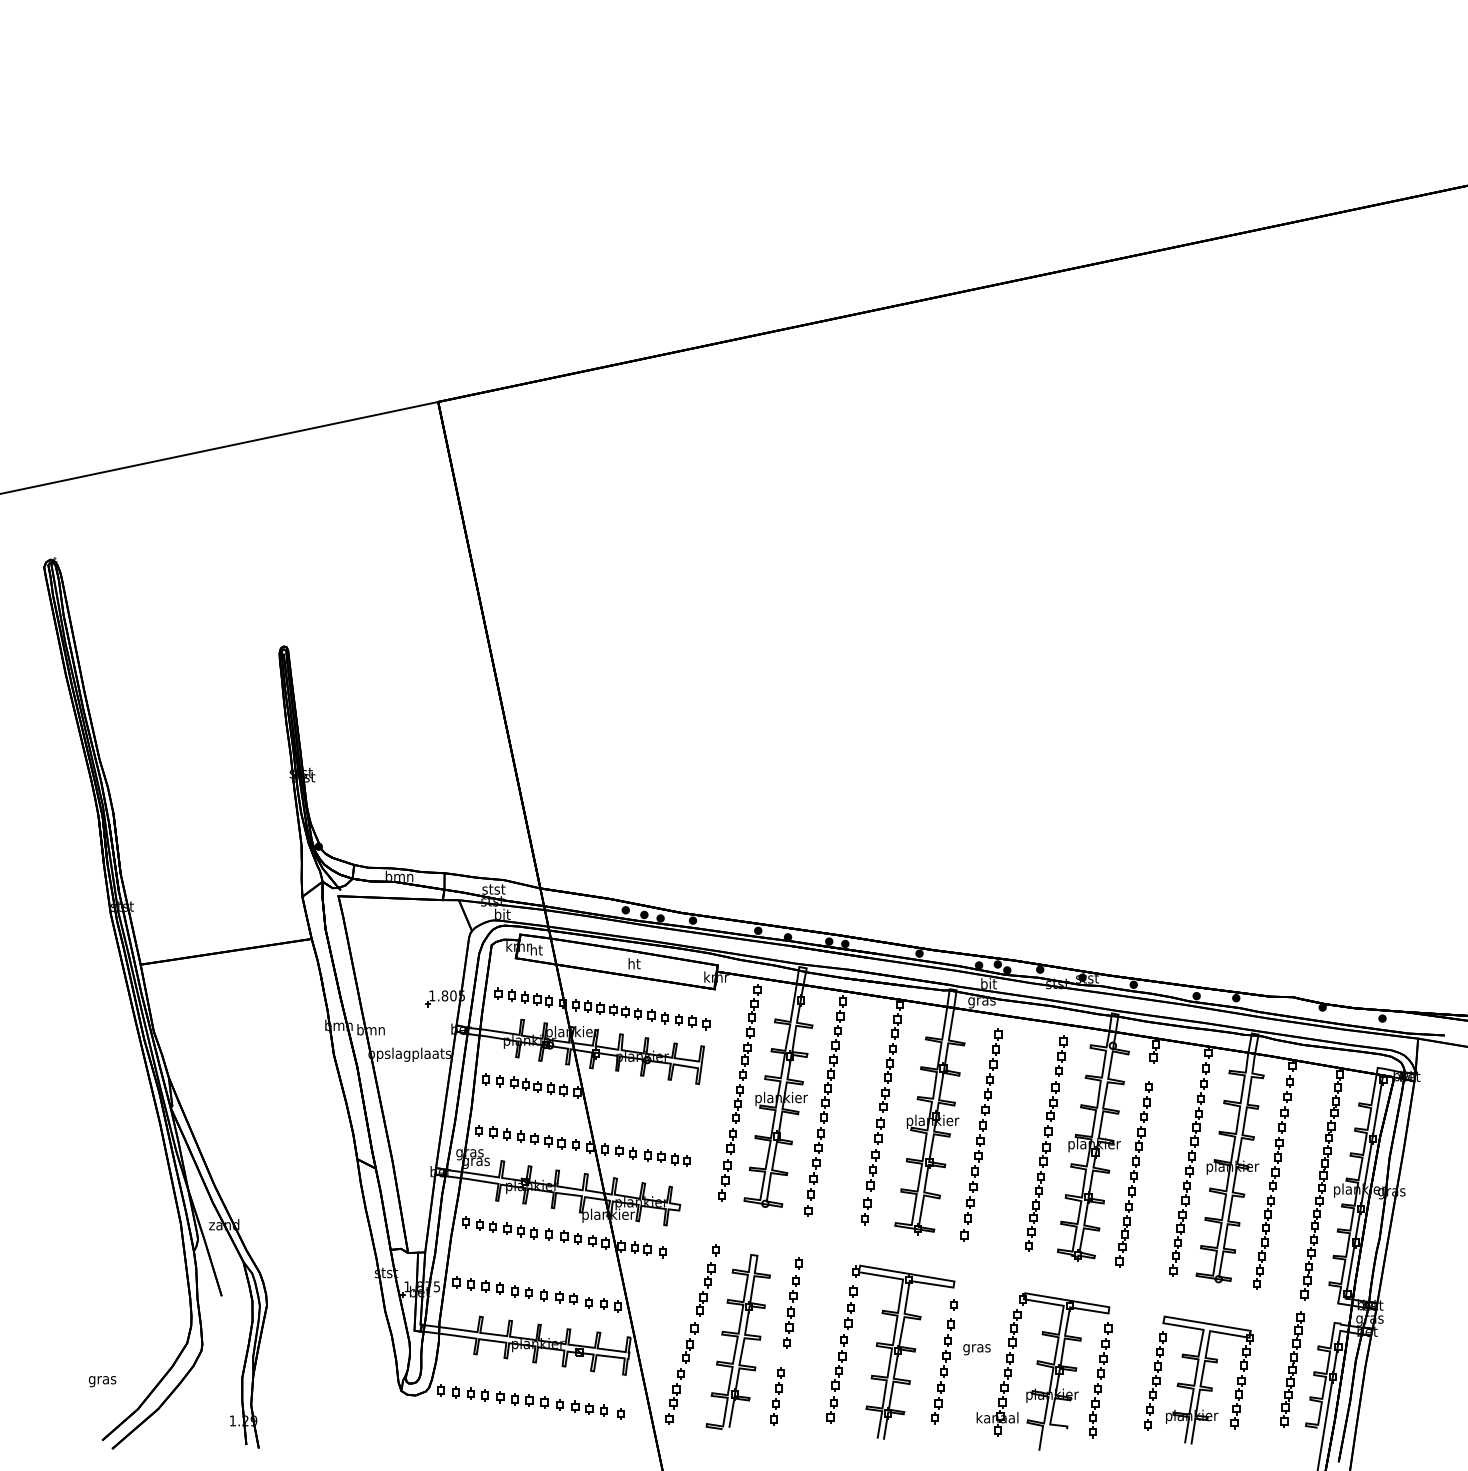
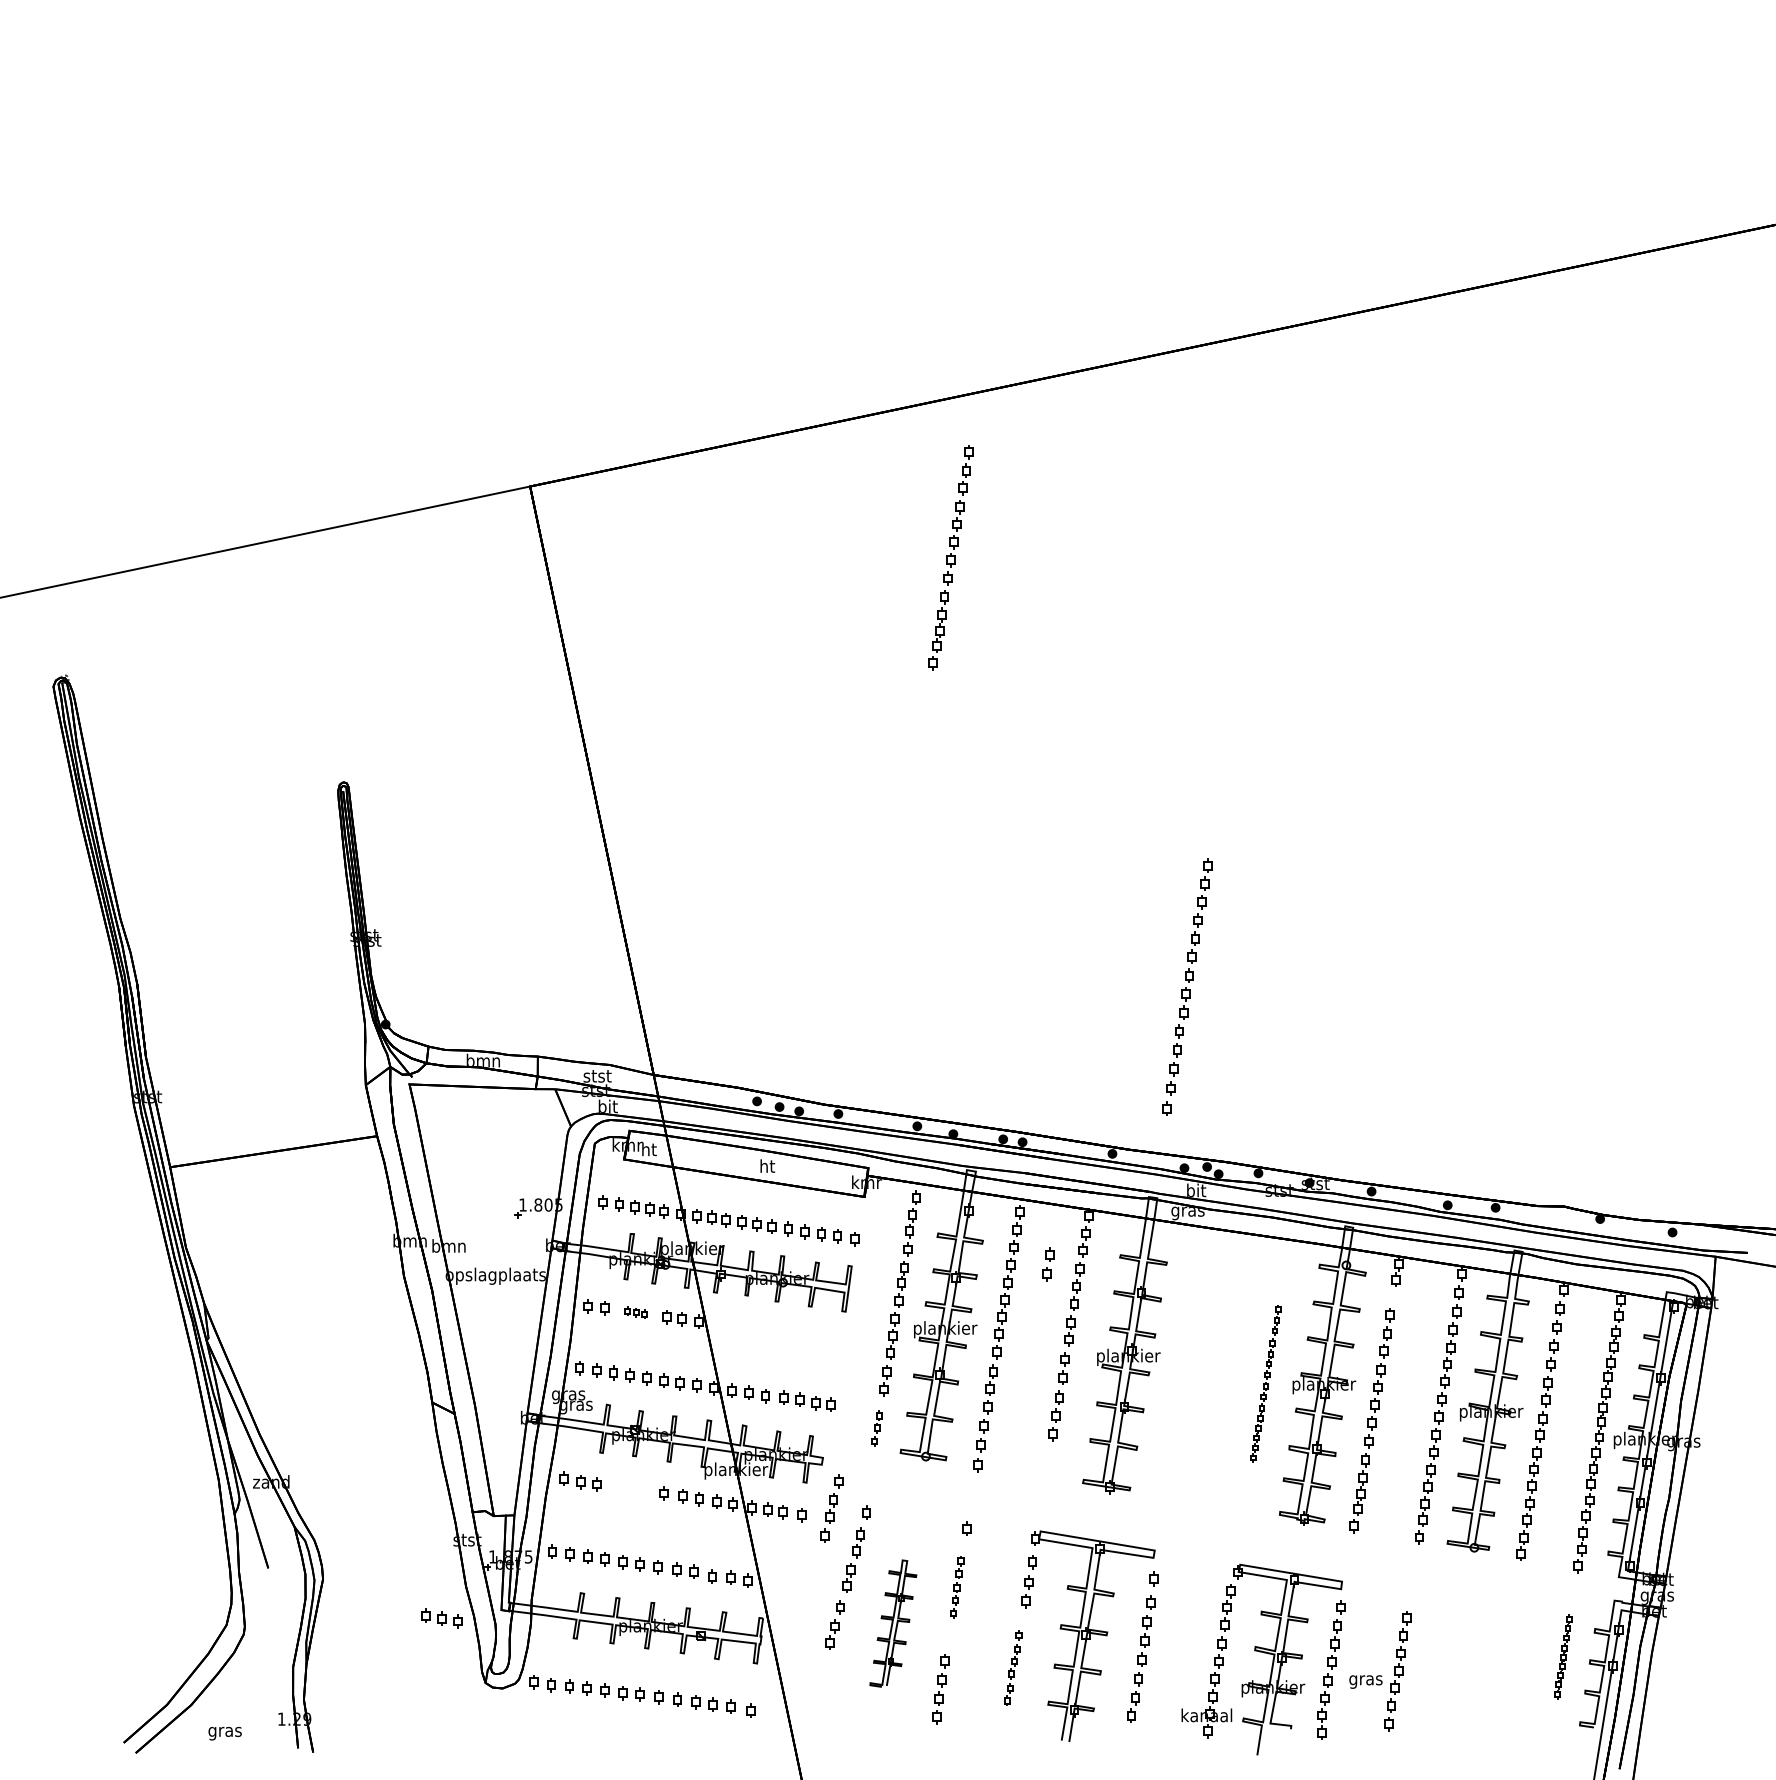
part: (785, 460) -> (950, 557), added
part: (525, 1084) -> (635, 1312), size x0.6
part: (981, 1134) -> (1187, 986), moved
part: (1046, 1143) -> (1265, 1383), size x0.6
part: (724, 1180) -> (876, 1428), size x0.7
part: (866, 1211) -> (1048, 1264), moved
part: (520, 1231) -> (441, 1618), moved
part: (791, 1311) -> (957, 1586), size x0.7
part: (738, 1341) -> (893, 1623), size x0.6
text: (976, 1349) -> (1365, 1681), moved
part: (1292, 1369) -> (1563, 1656), size x0.6
part: (1203, 1377) -> (1455, 1666), removed
part: (836, 1378) -> (1012, 1667), size x0.7
text: (102, 1381) -> (224, 1733), moved
part: (674, 1396) -> (831, 1508), moved

